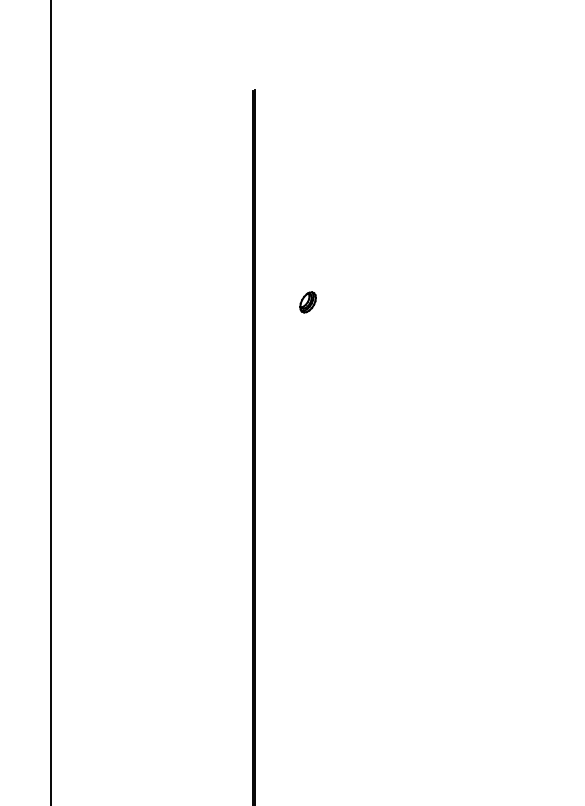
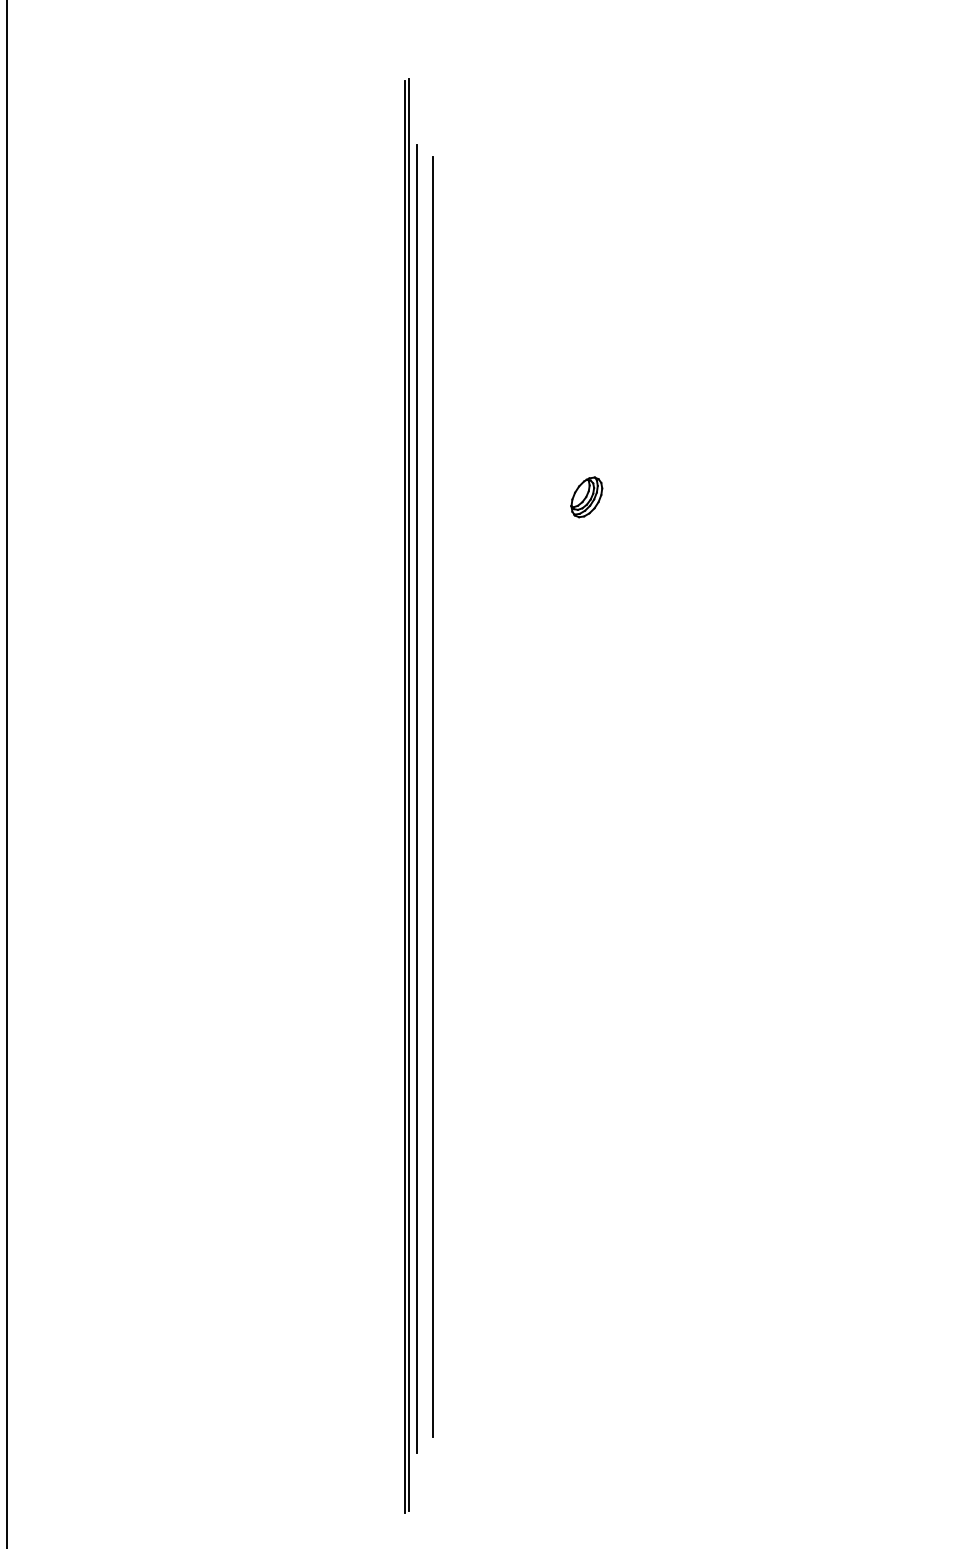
part: (307, 302) -> (585, 497), moved
line: (267, 454) -> (433, 797), added
line: (258, 455) -> (416, 798), added

